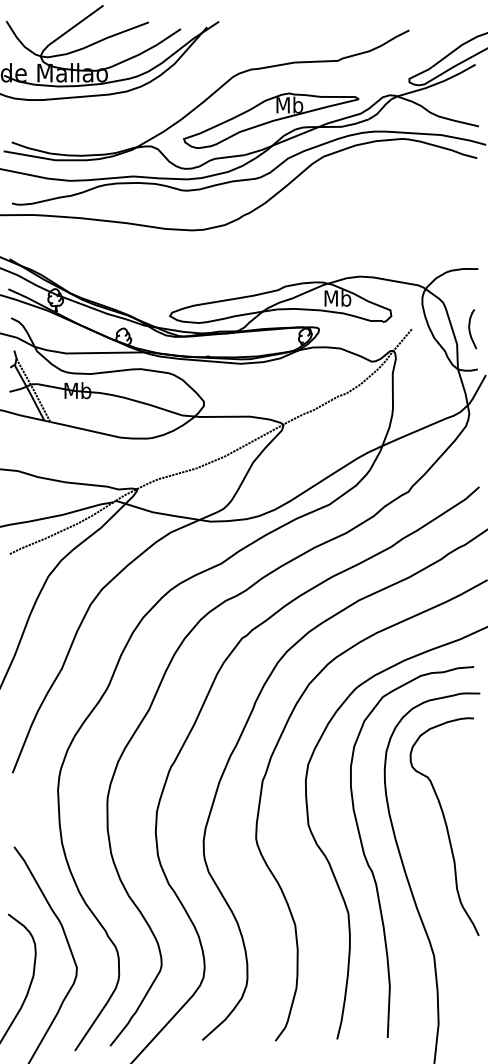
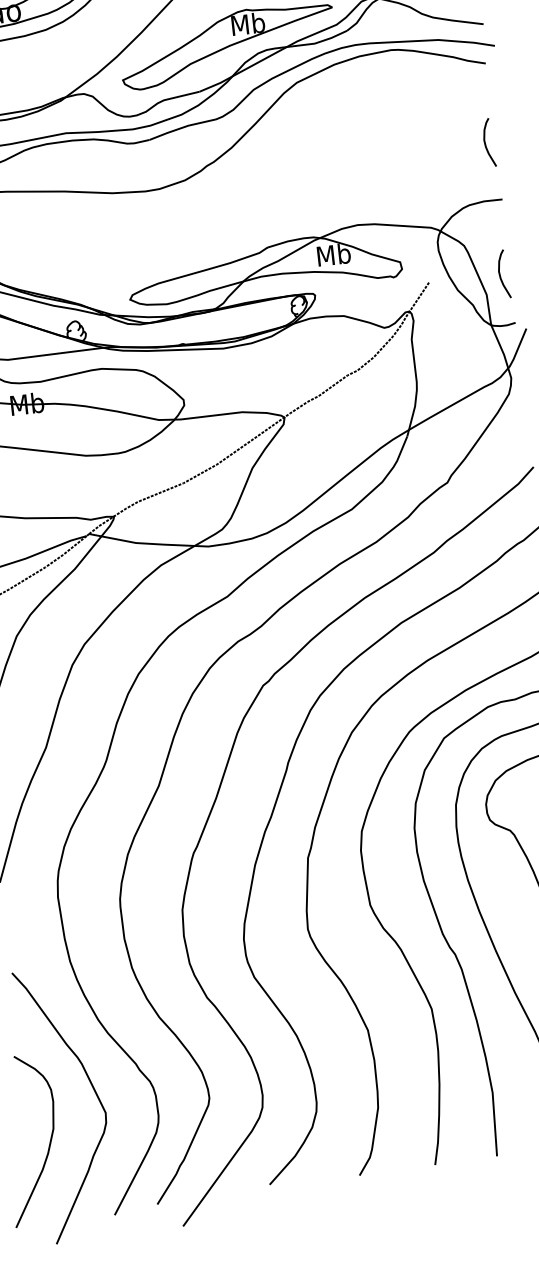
curve: (470, 222) -> (486, 143), added

